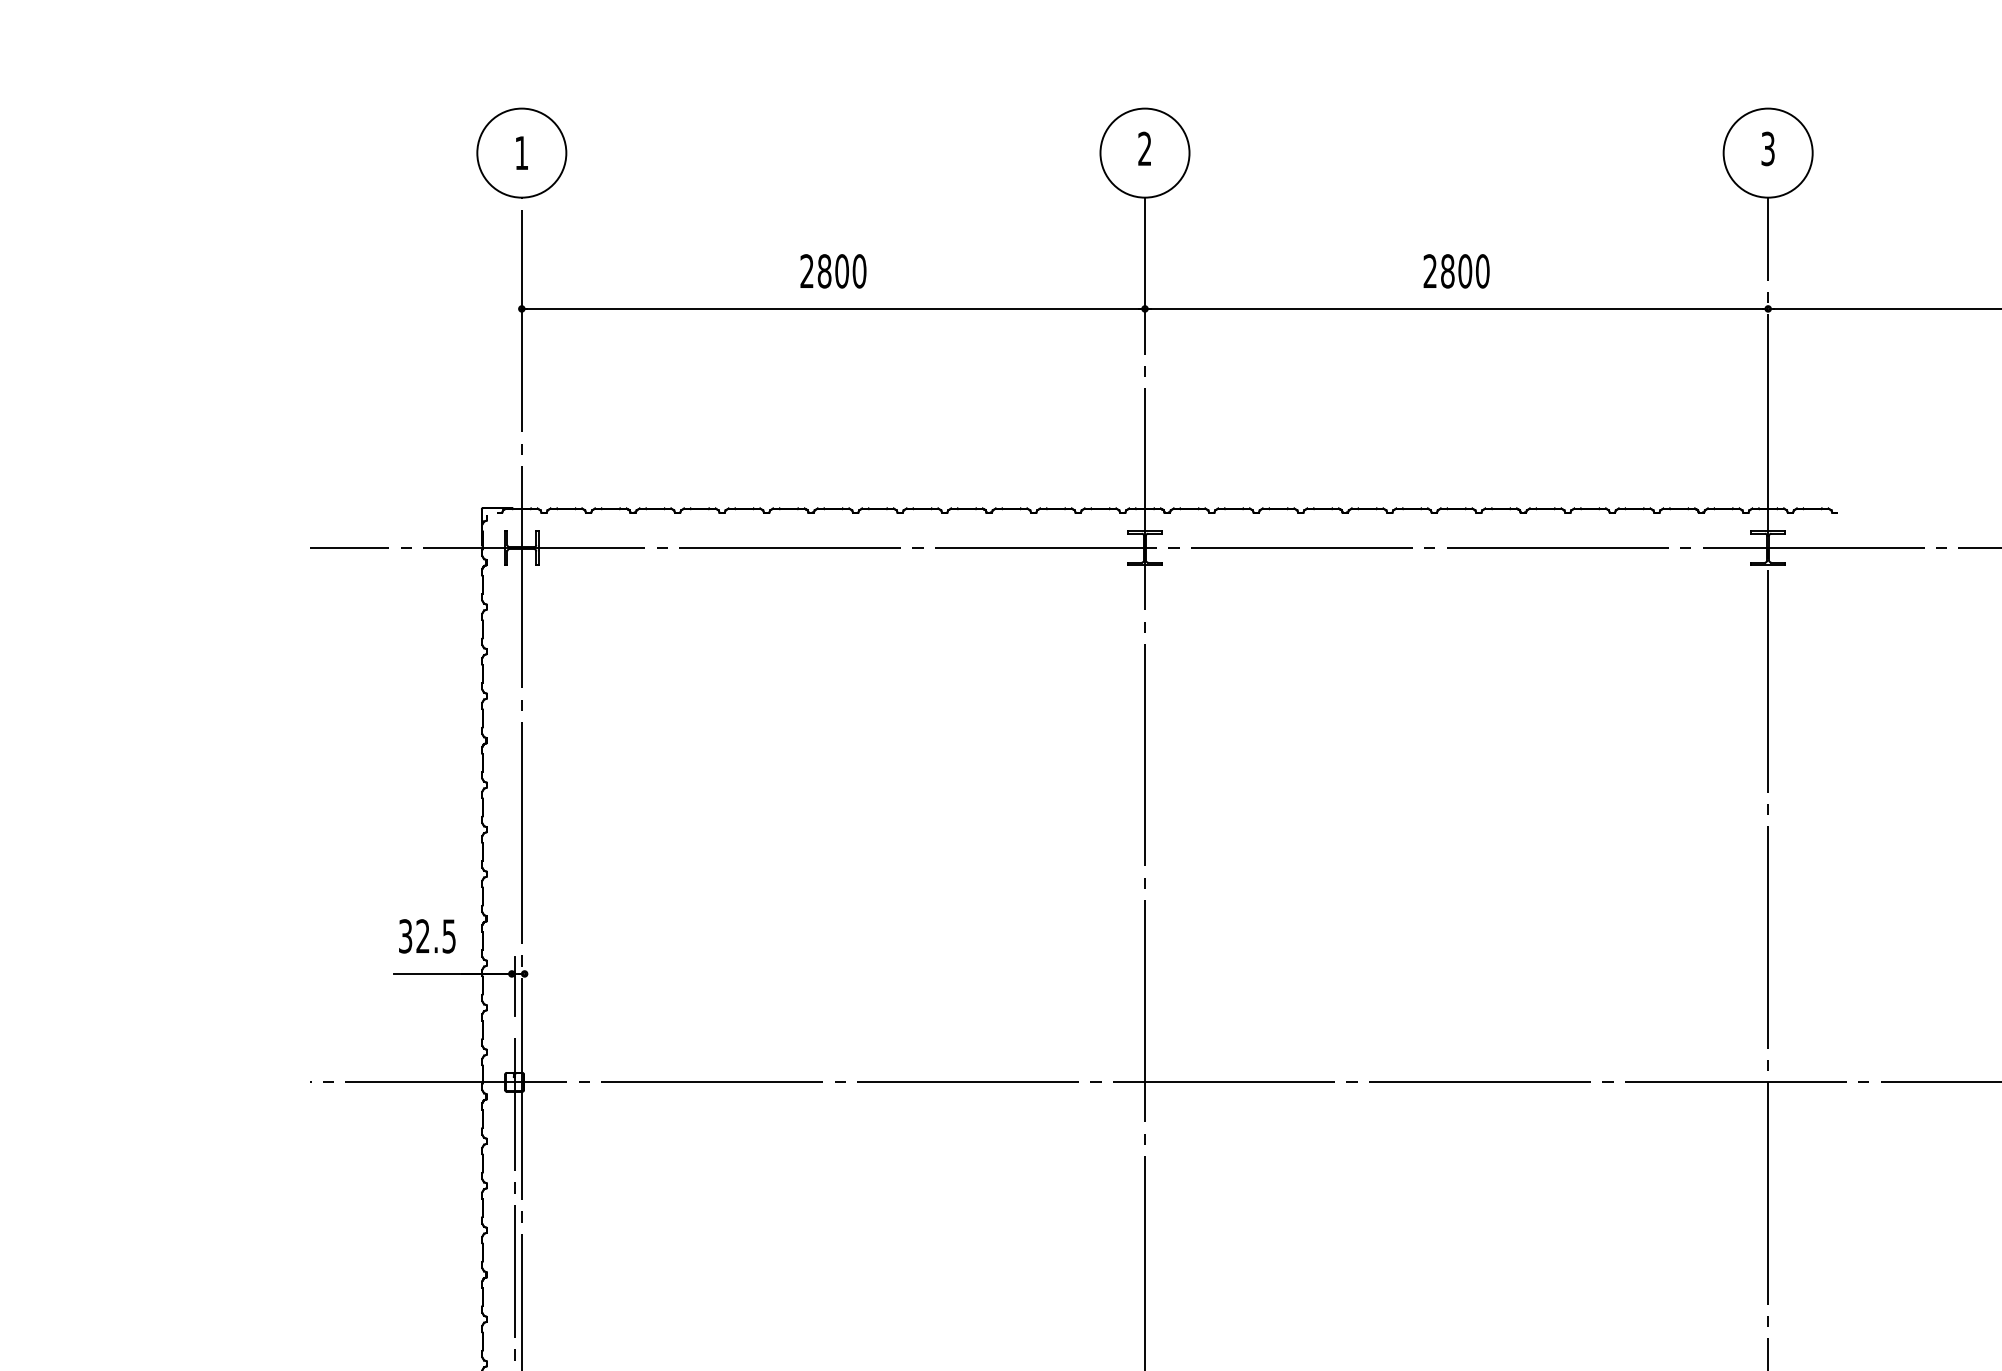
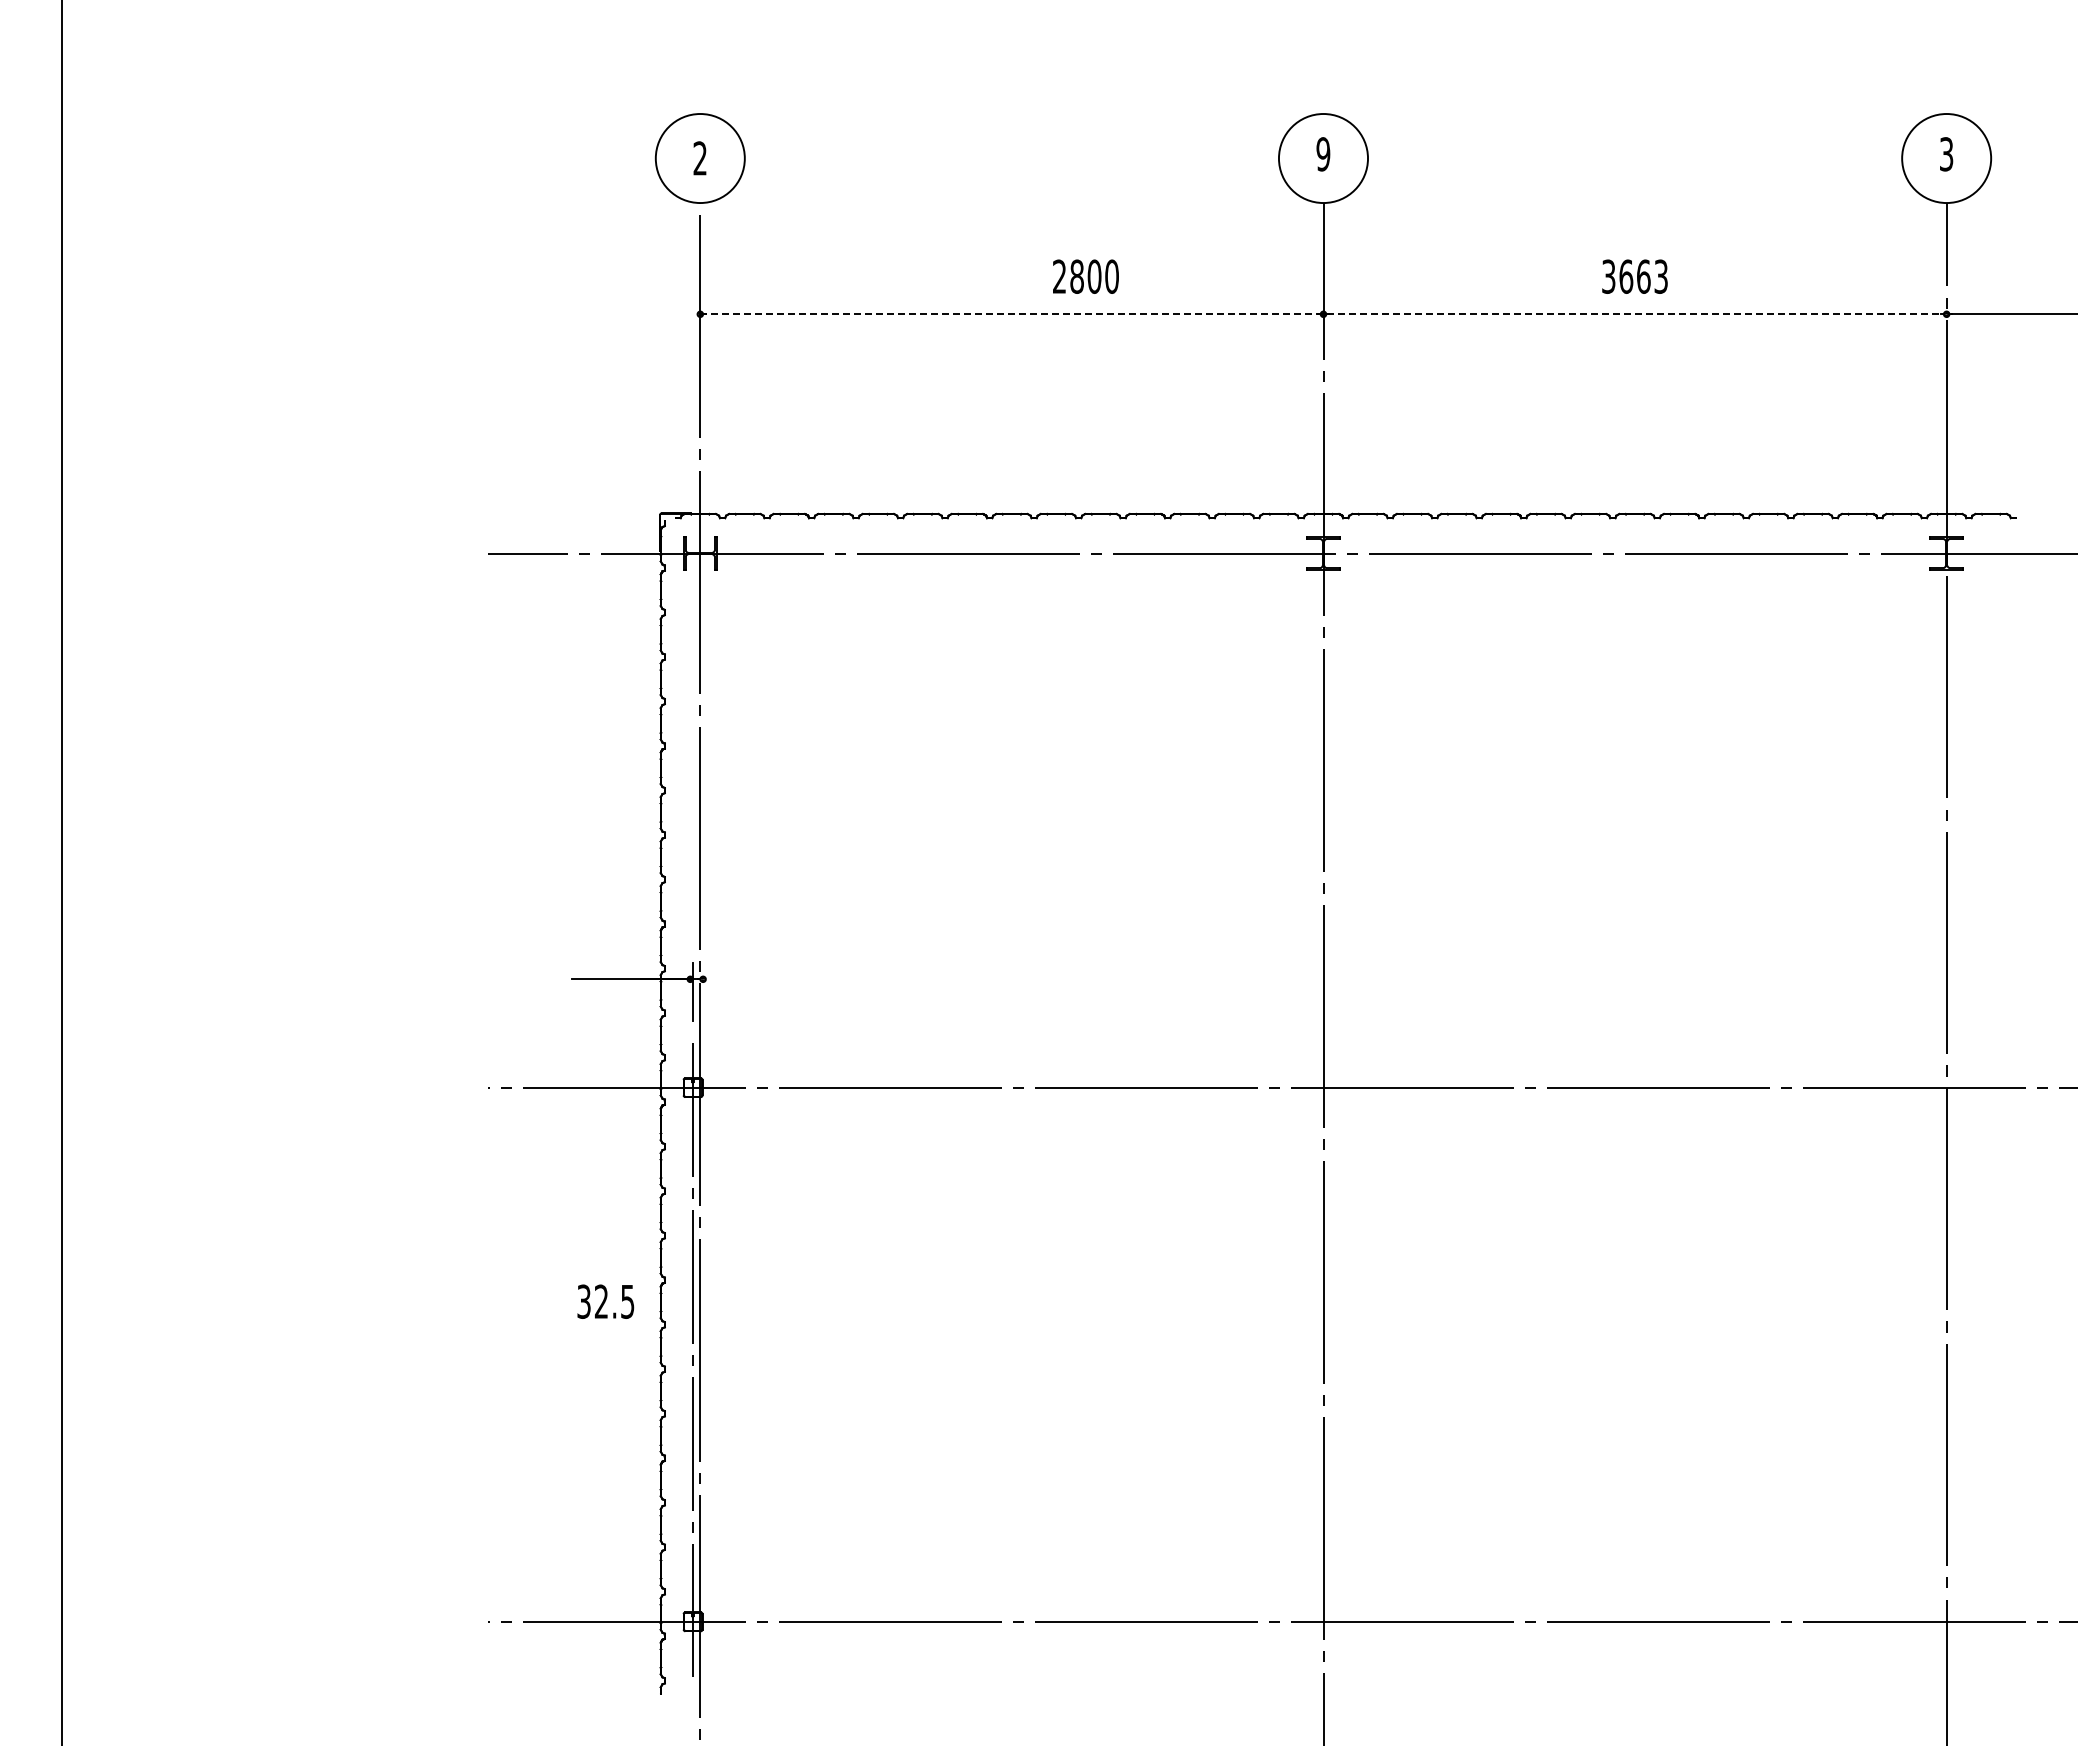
text: (1145, 149) -> (1323, 154), 2 -> 9
text: (521, 153) -> (699, 158), 1 -> 2
text: (833, 271) -> (1085, 276), moved
text: (1457, 271) -> (1635, 276), 2800 -> 3663
line: (1143, 309) -> (1321, 314), solid -> dashed
text: (427, 936) -> (605, 1301), moved

